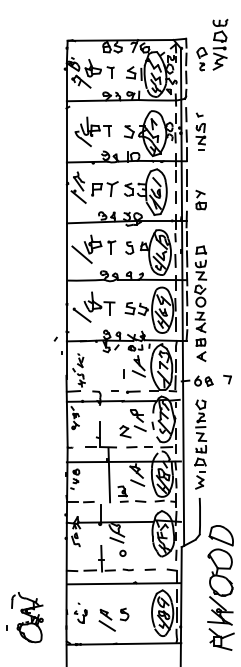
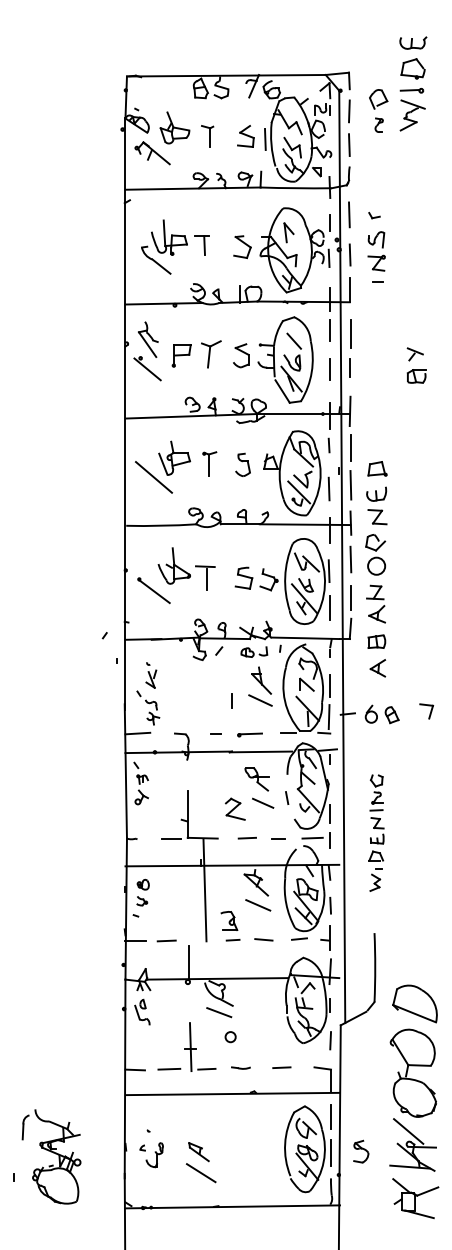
part: (200, 199) -> (415, 364), moved
part: (200, 444) -> (375, 833), size x0.7
part: (124, 614) -> (360, 1151), moved

